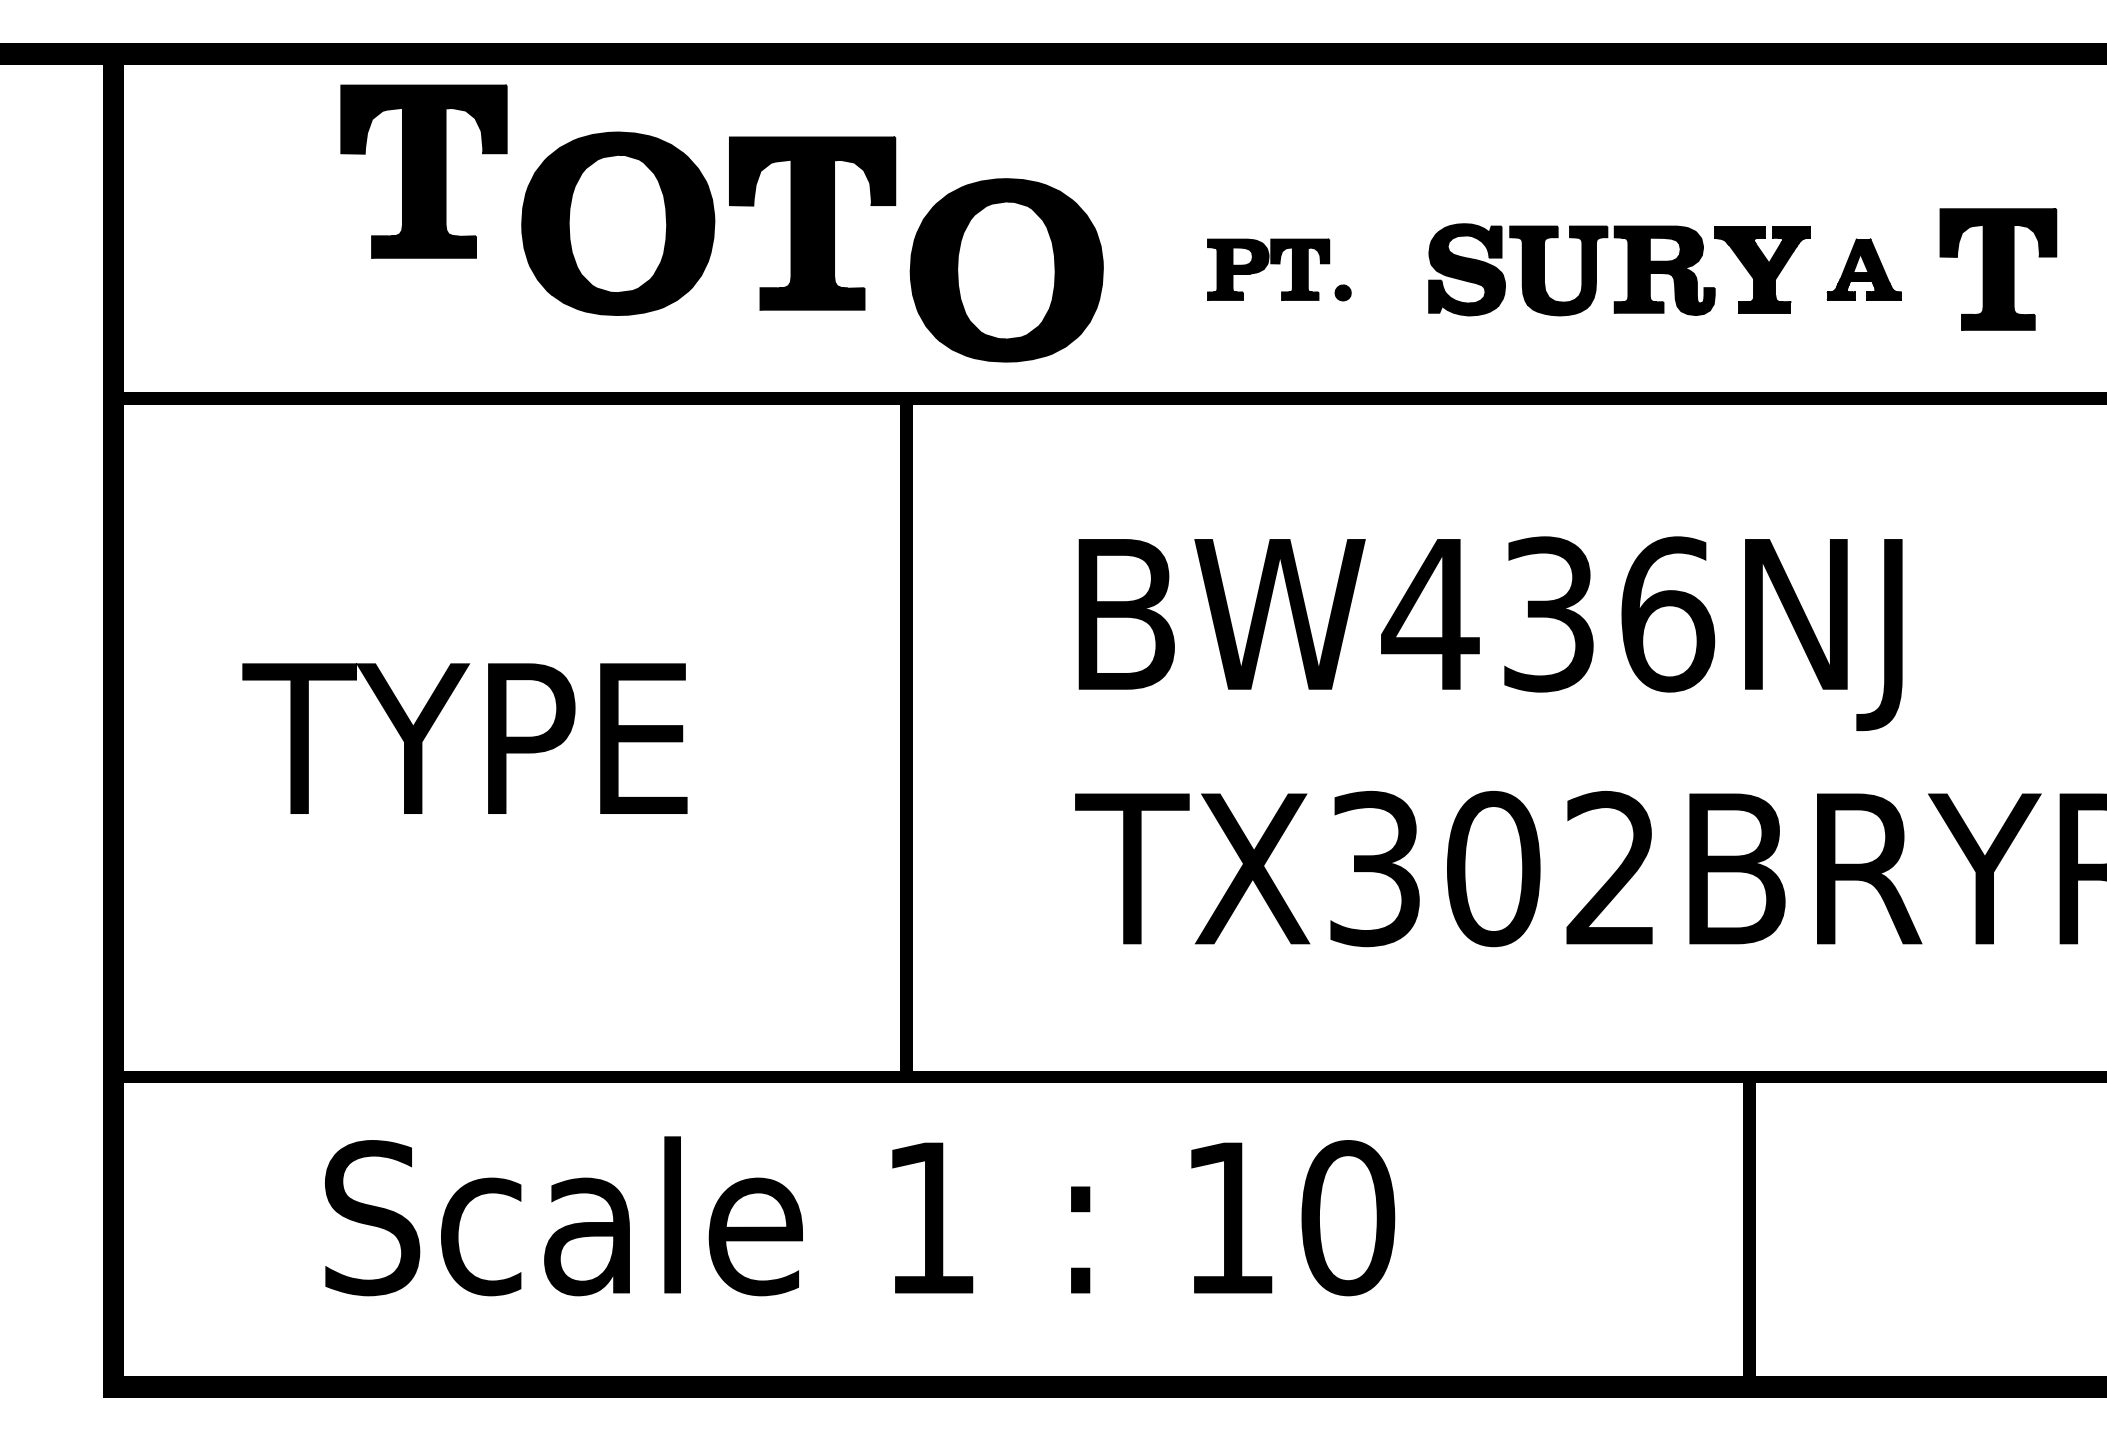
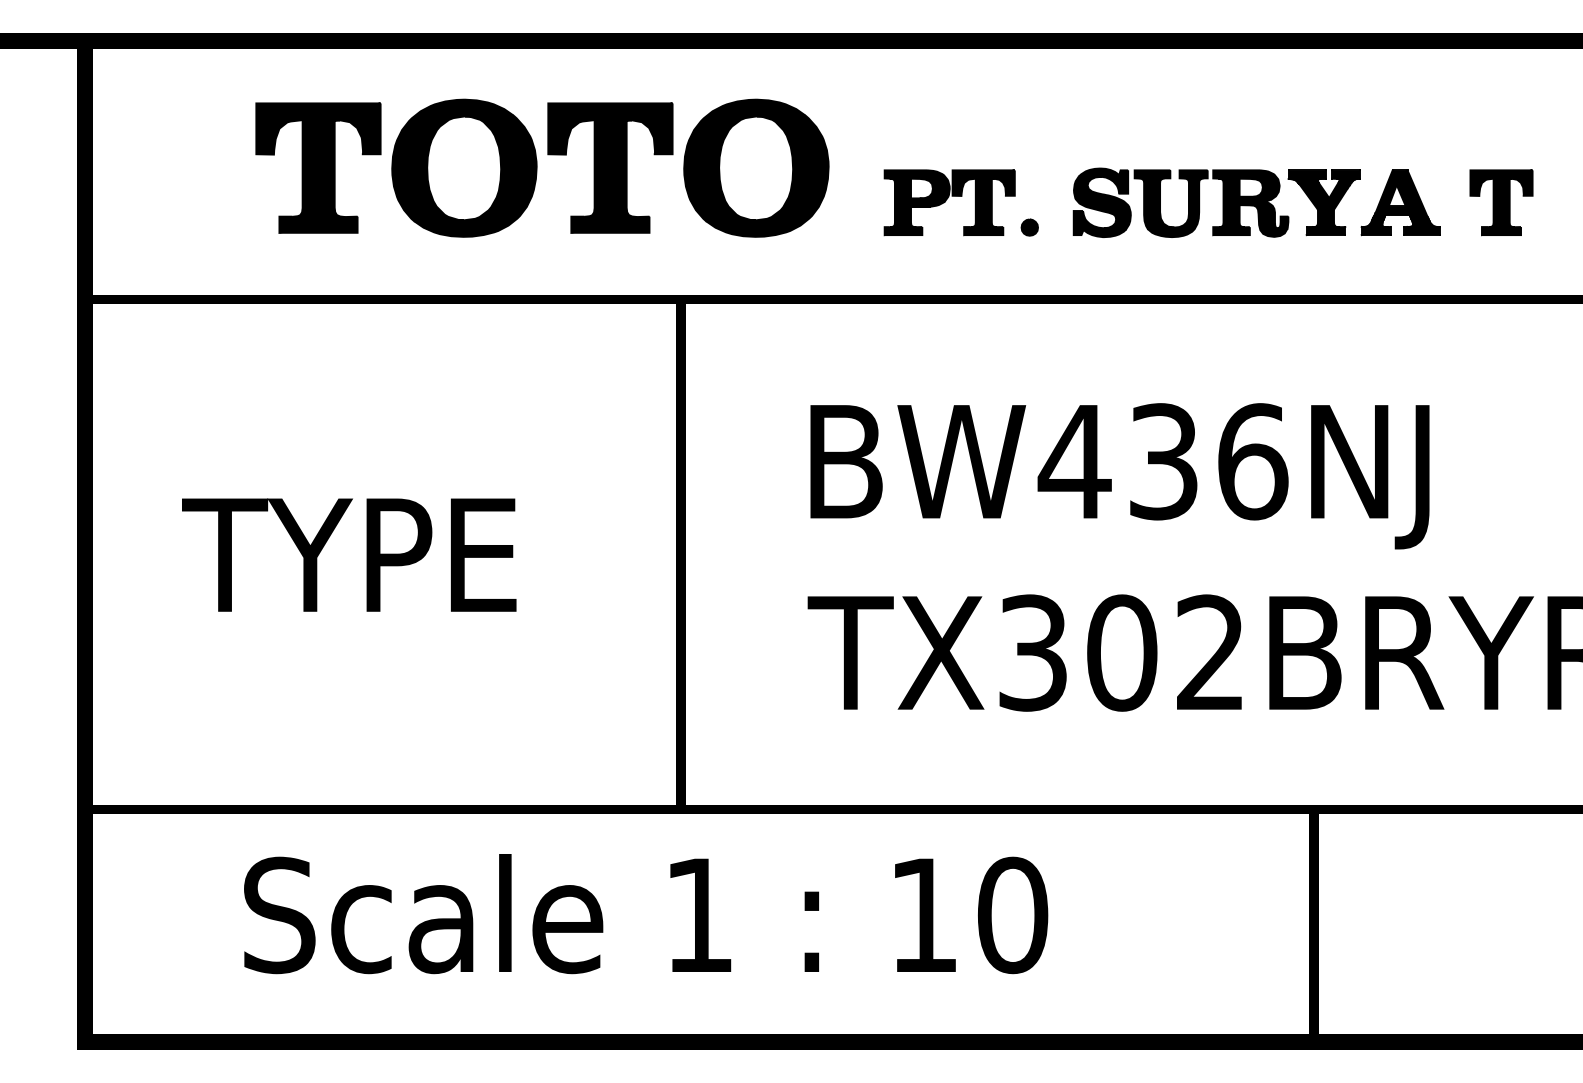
part: (424, 170) -> (318, 167), moved
part: (1006, 269) -> (756, 167), moved
part: (1278, 269) -> (960, 202), size x1.43
part: (1863, 269) -> (1400, 202), size x1.43
part: (1998, 269) -> (1501, 202), size x0.71

